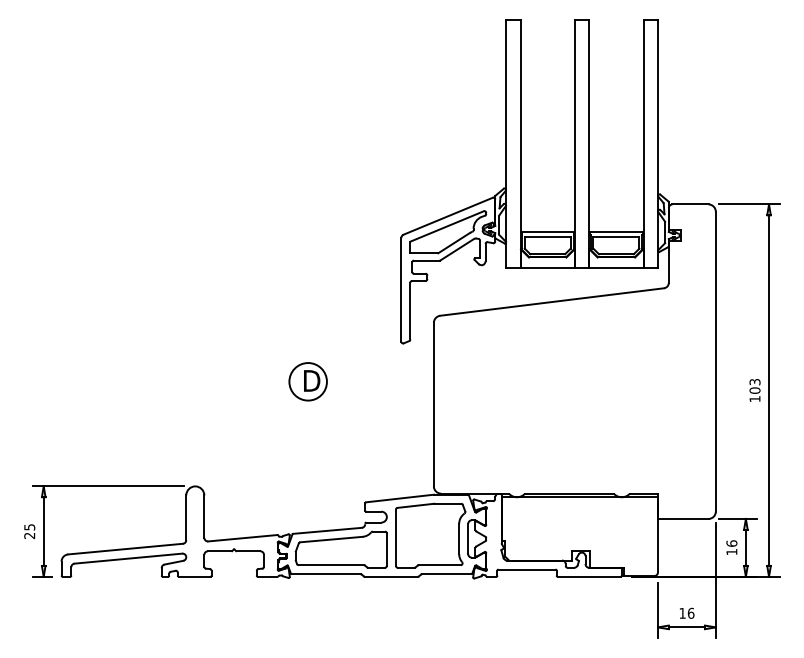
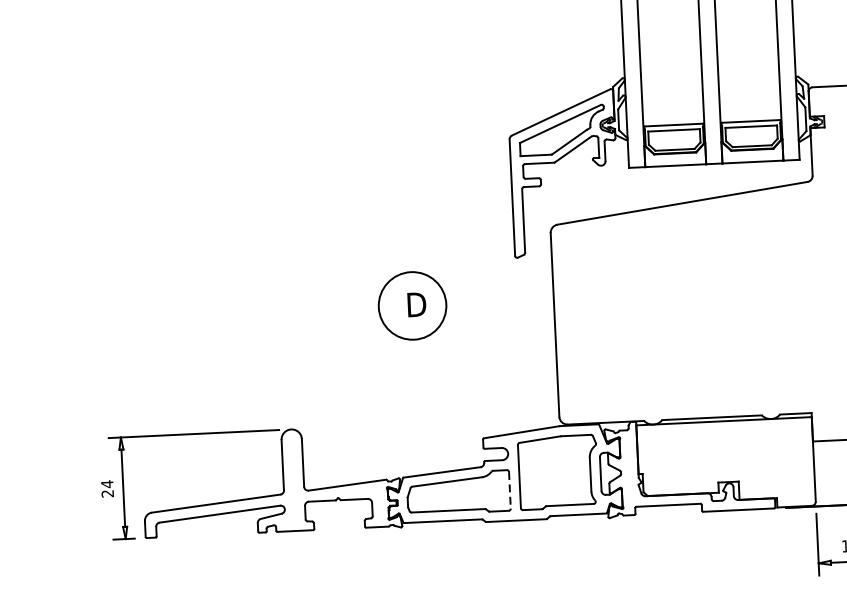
circle: (307, 381) -> (411, 305), size x1.6
text: (29, 526) -> (107, 483), 25 -> 24
line: (386, 550) -> (509, 491), solid -> dashed

